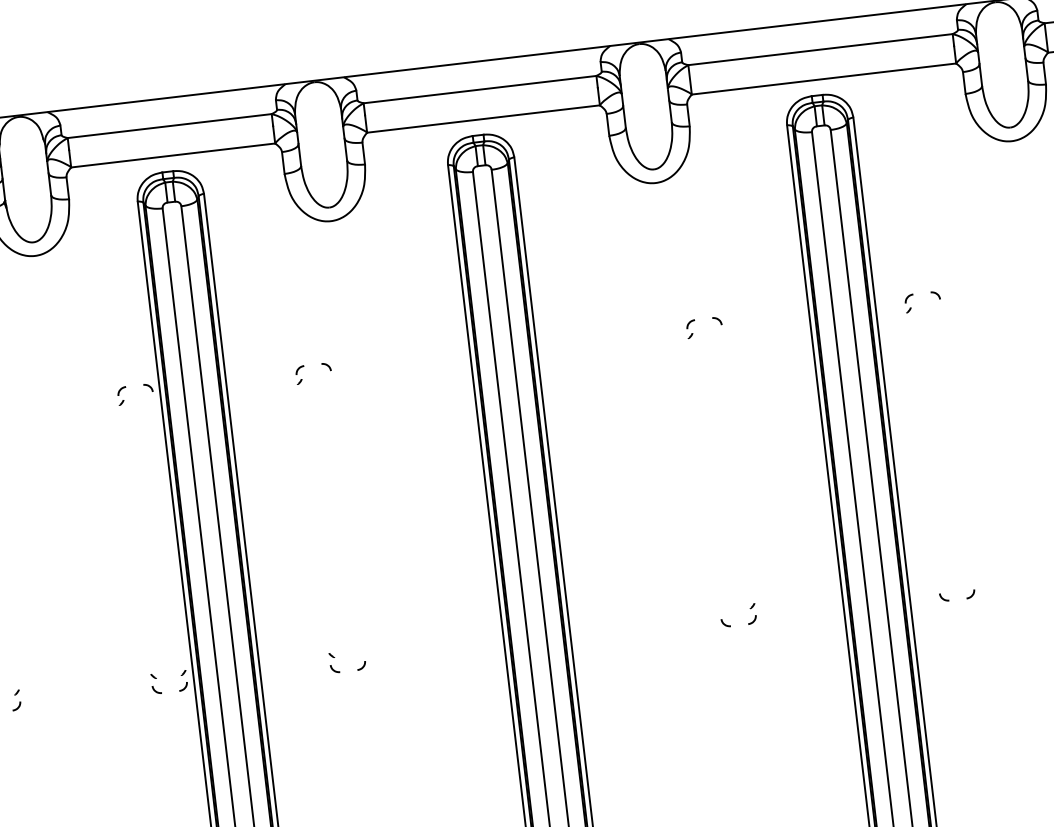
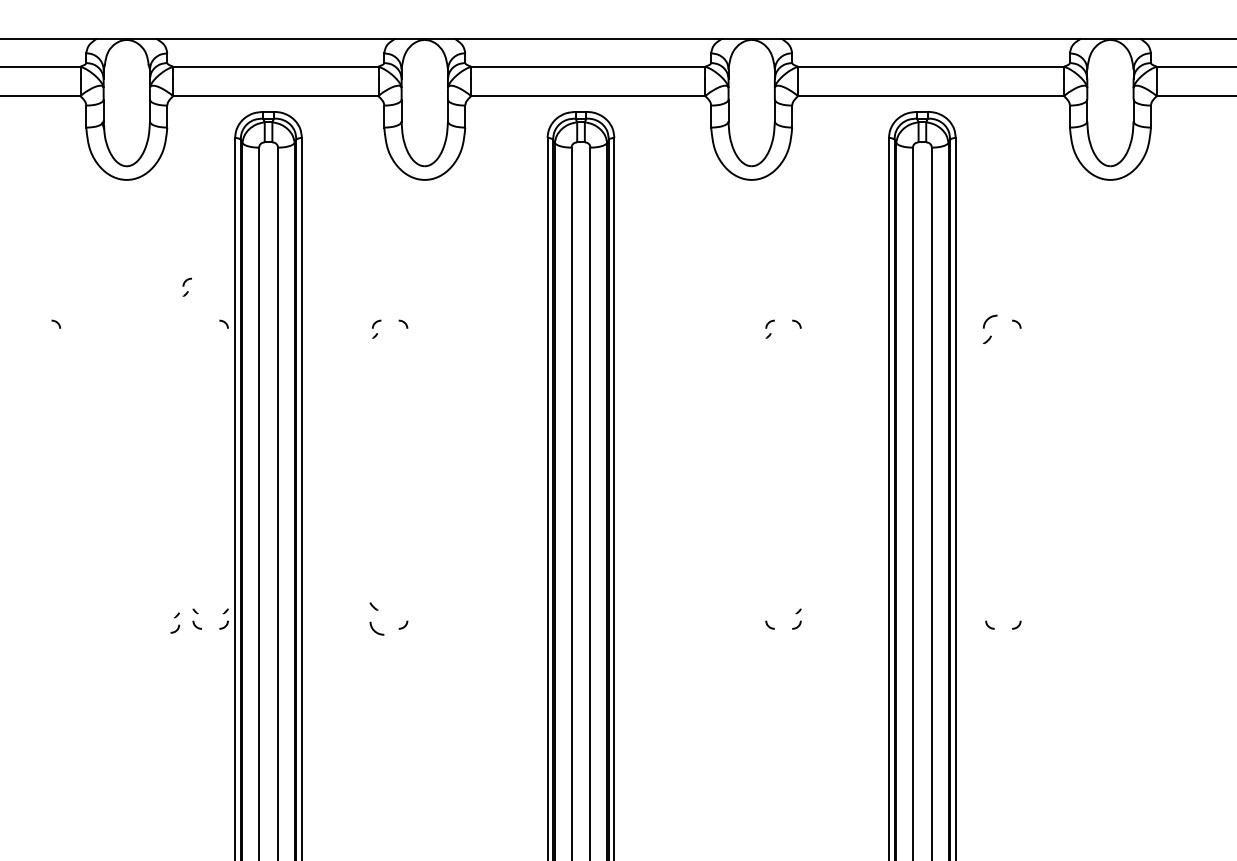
part: (909, 302) -> (989, 328), size x1.6
part: (121, 395) -> (186, 286), moved
part: (334, 662) -> (376, 618), size x1.6
part: (16, 699) -> (175, 622), moved

